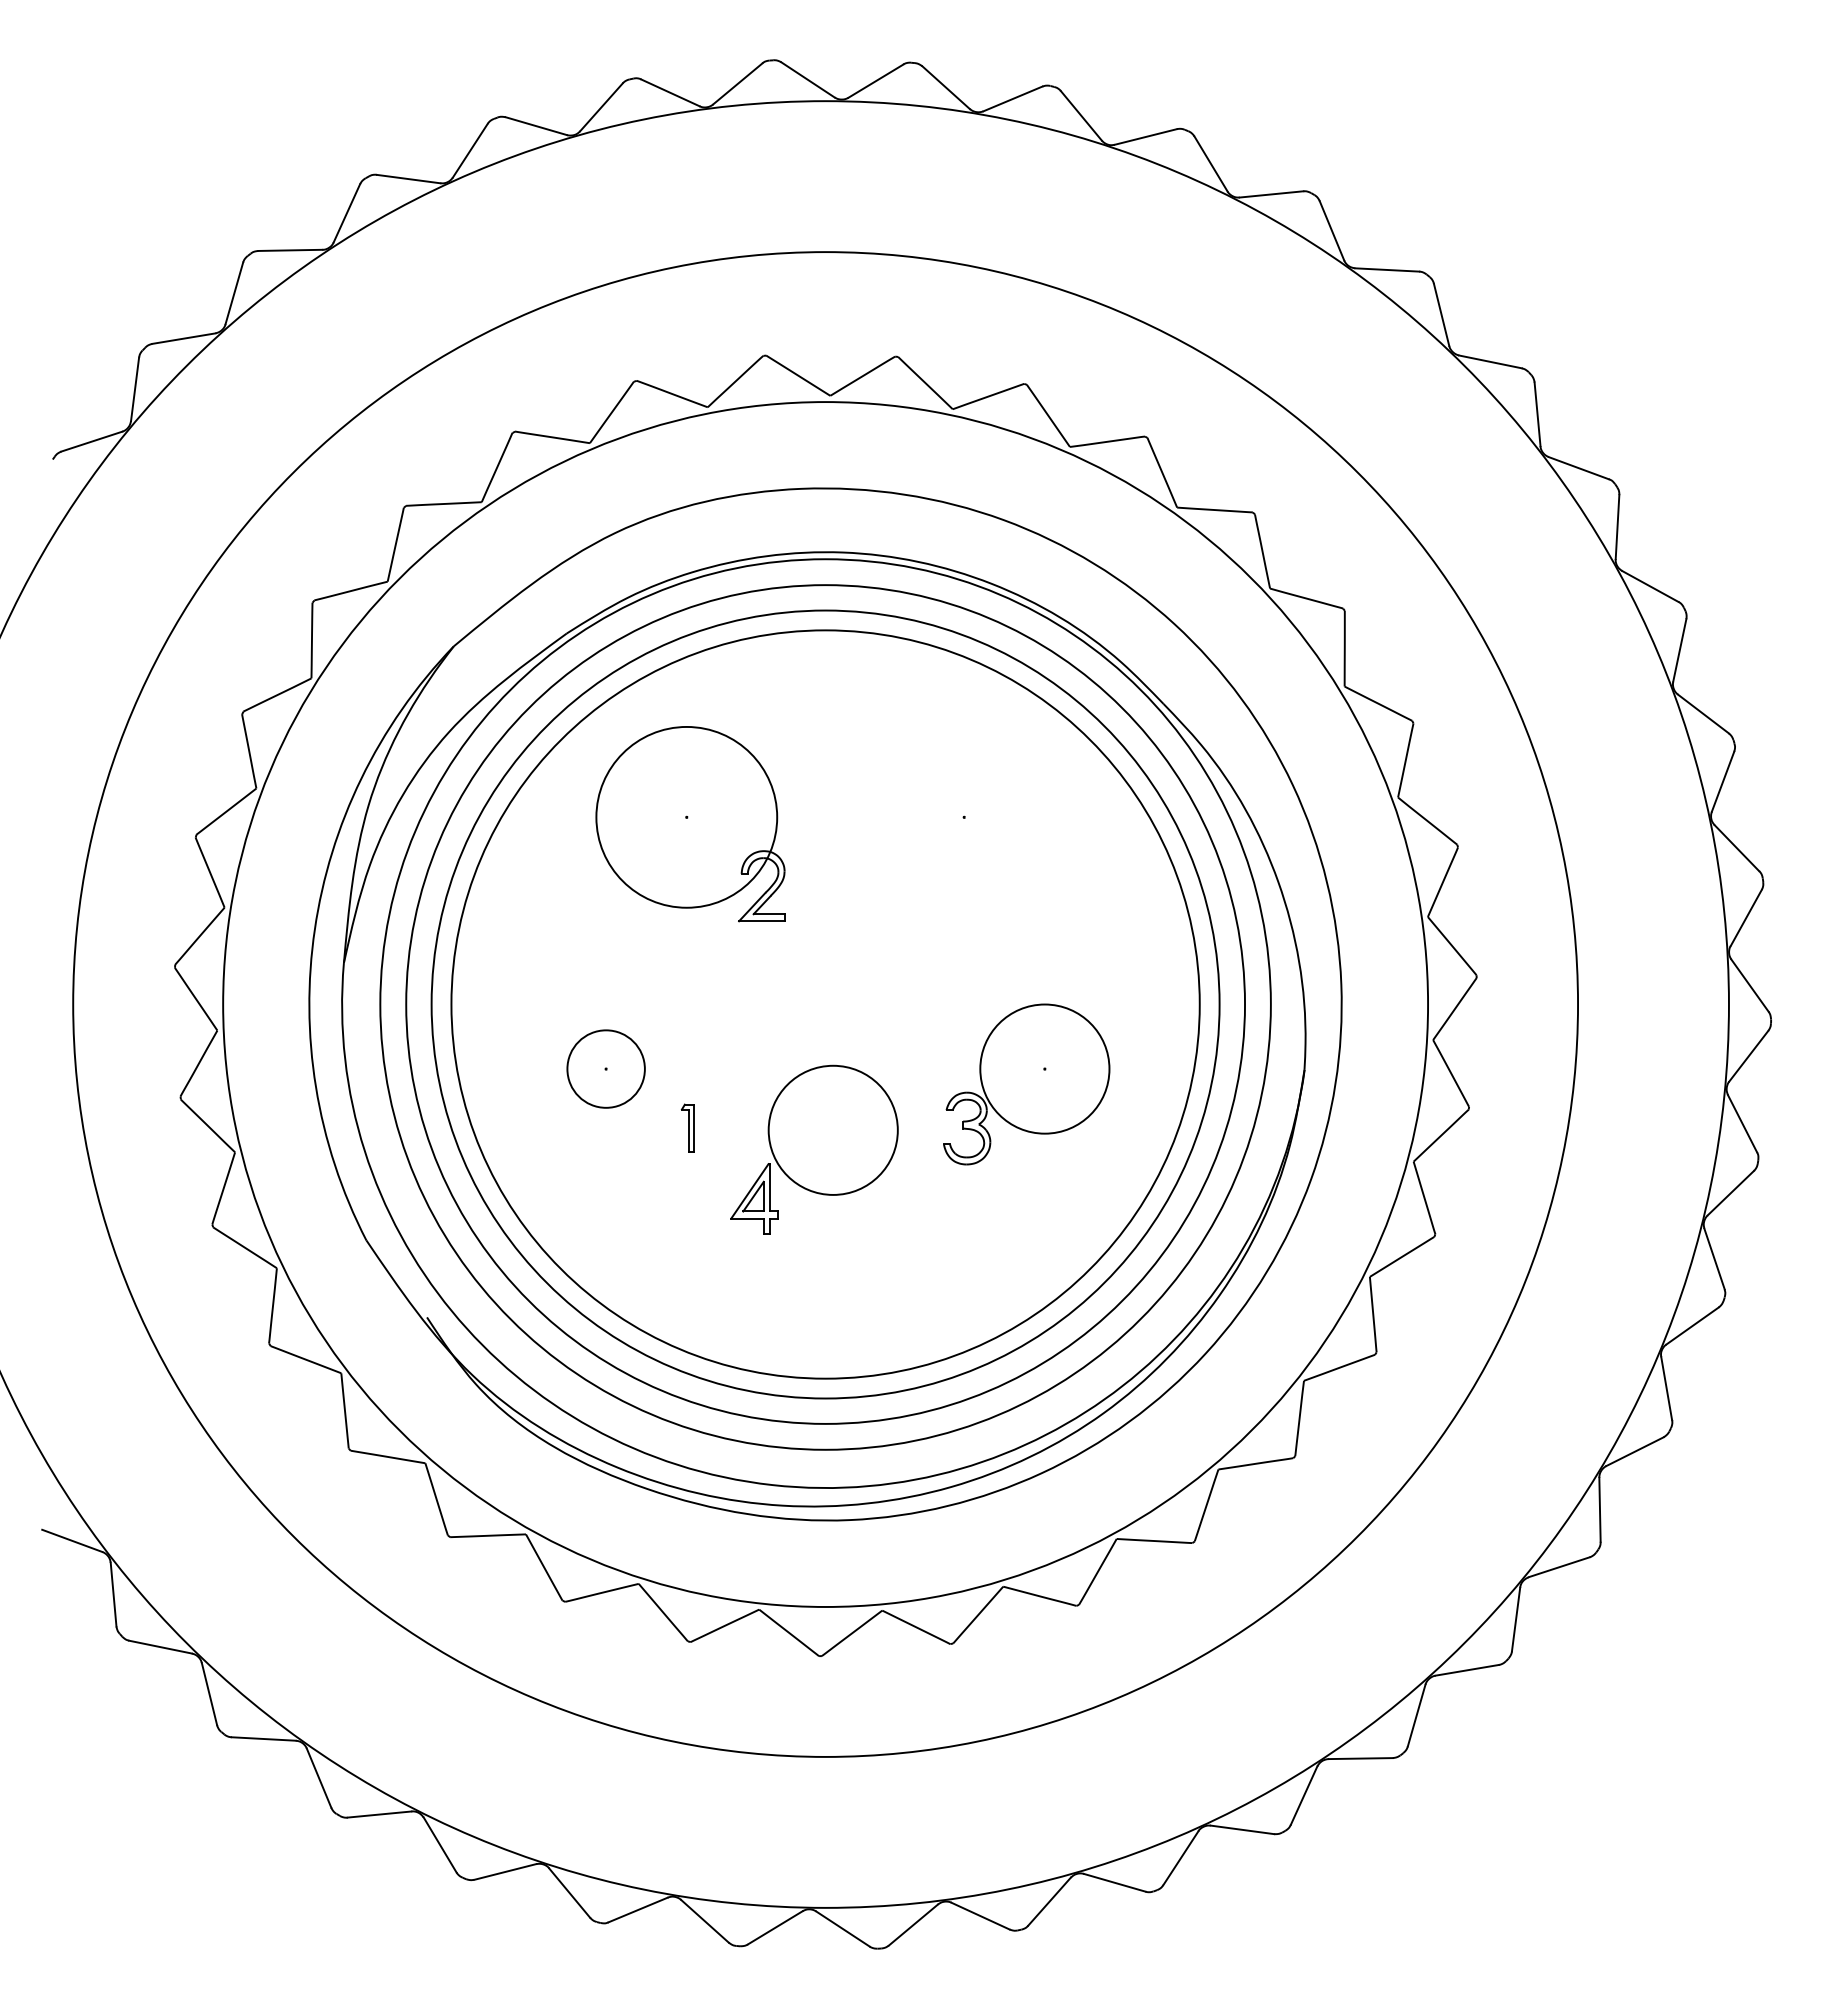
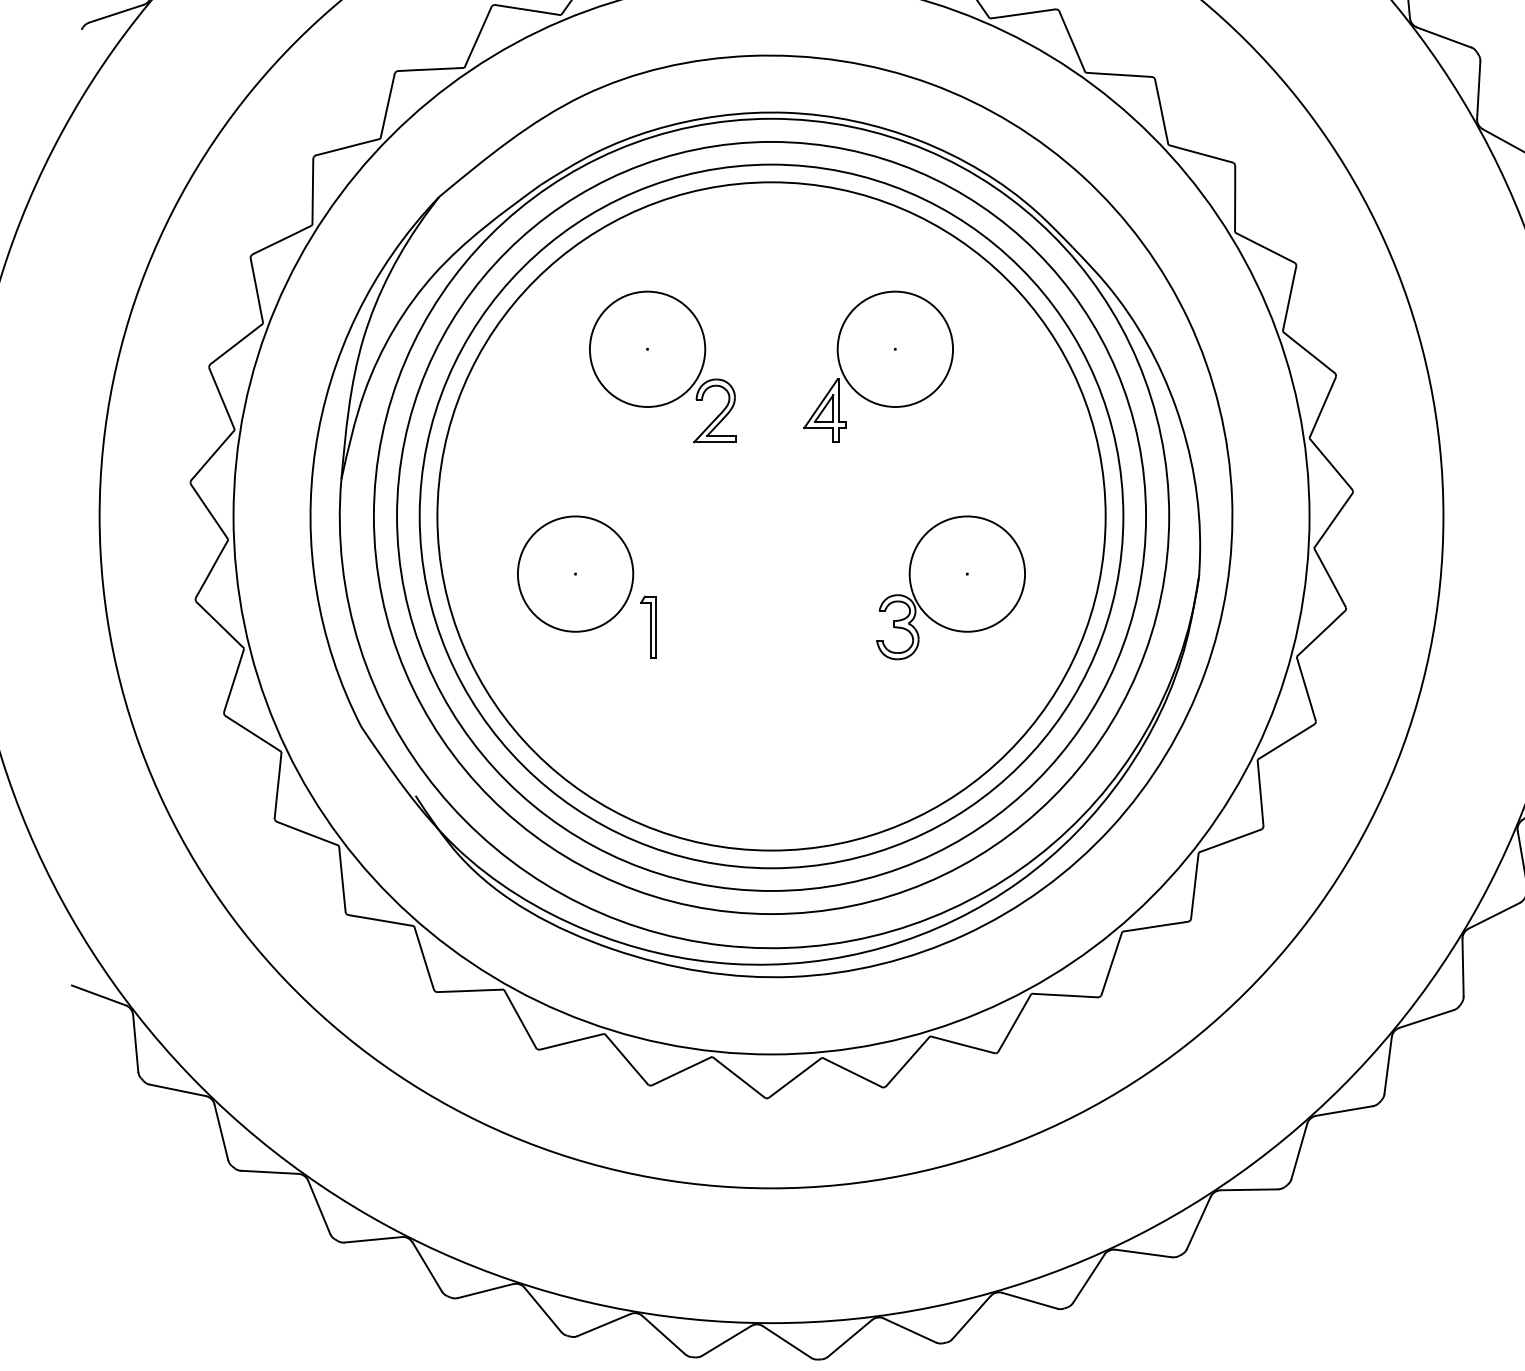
circle: (686, 816) -> (647, 348), size x0.71
circle: (605, 1068) -> (574, 573), size x1.67
part: (687, 1128) -> (648, 627), size x1.43
part: (814, 1149) -> (878, 366), moved

